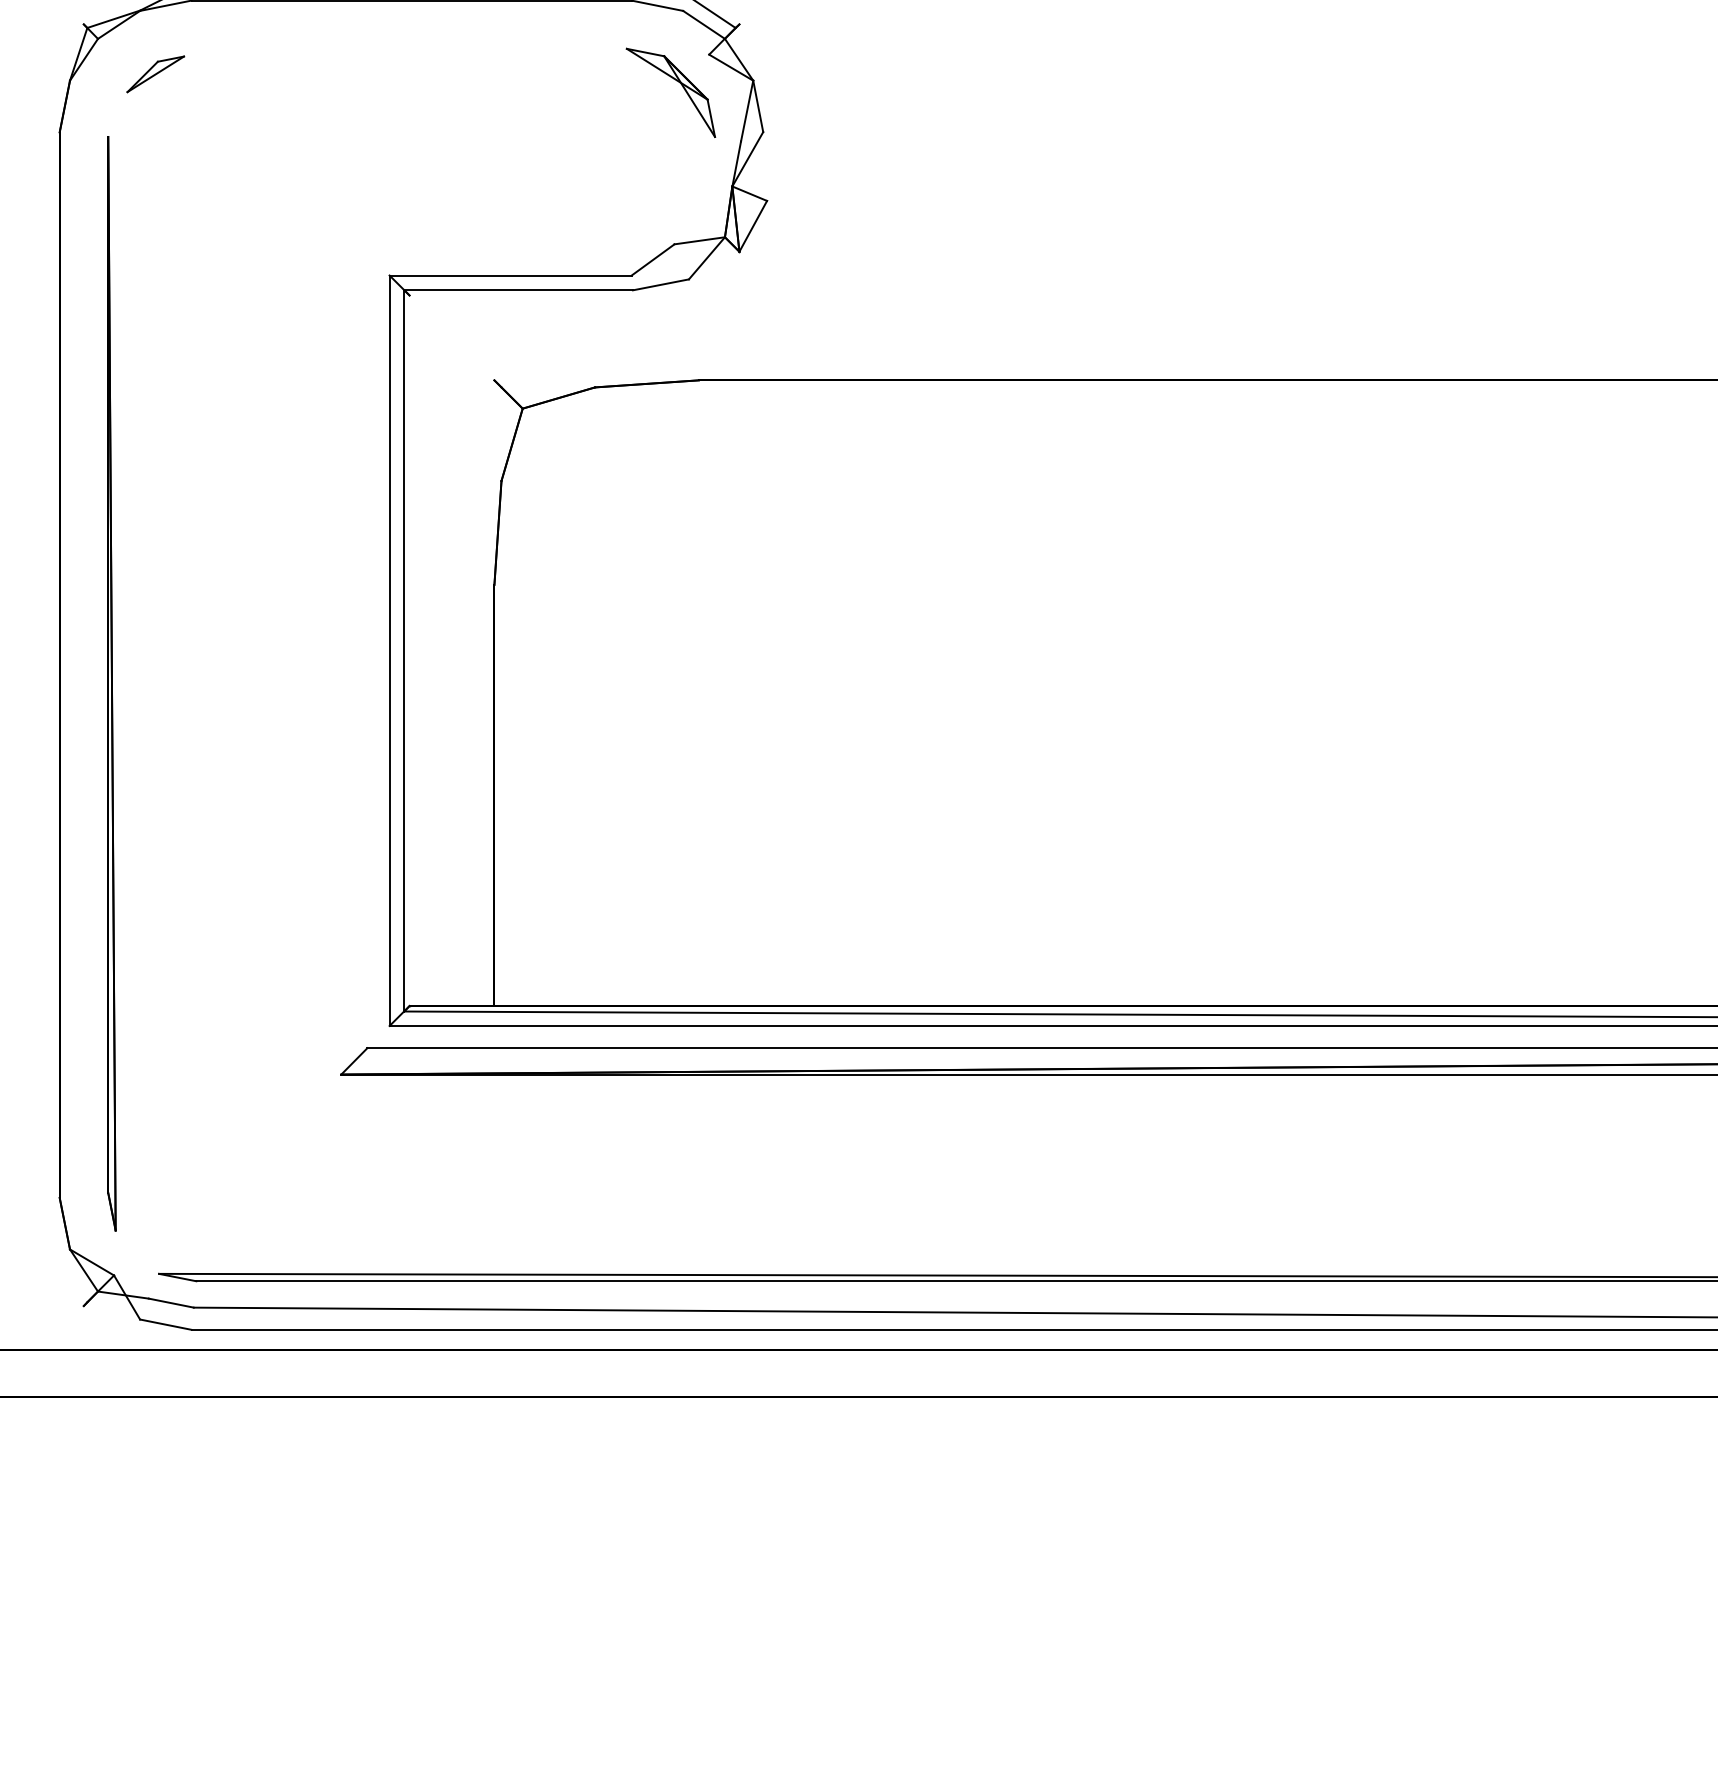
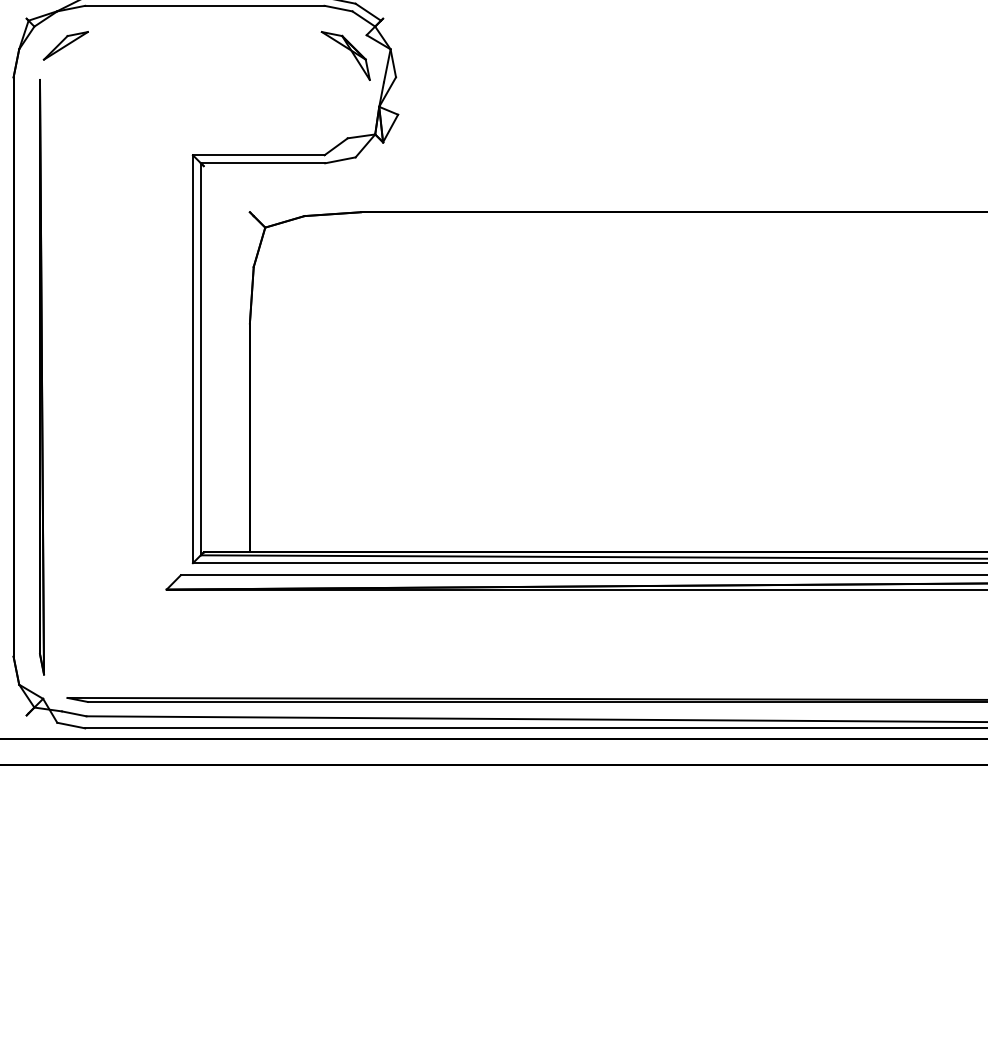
part: (155, 73) -> (65, 45), size x1.43

